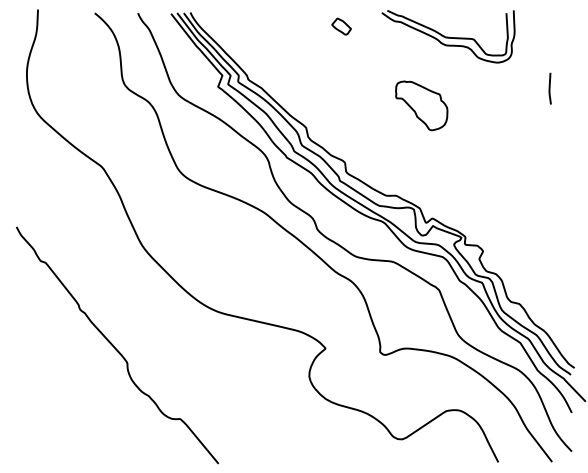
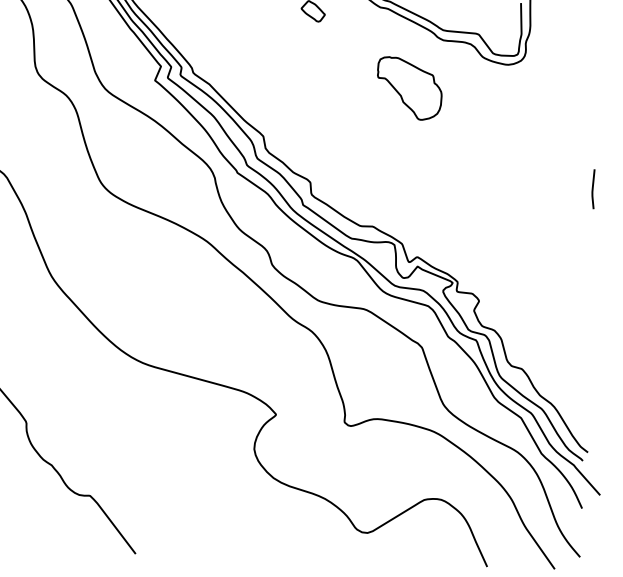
line: (549, 88) -> (592, 188), moved
part: (421, 105) -> (409, 88), moved

